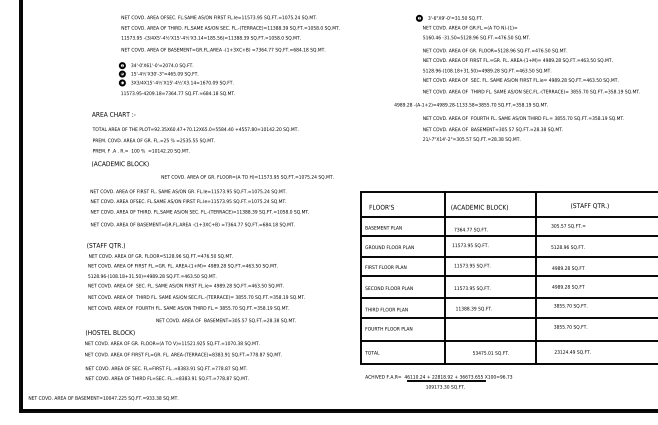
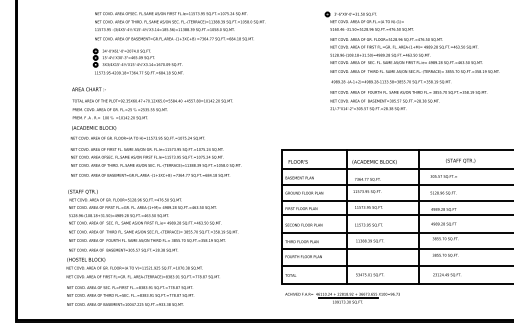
text: (470, 104) -> (390, 81), moved
text: (247, 177) -> (137, 138), moved
text: (225, 320) -> (123, 250), moved
text: (490, 353) -> (369, 275), moved
text: (103, 398) -> (125, 304), moved

